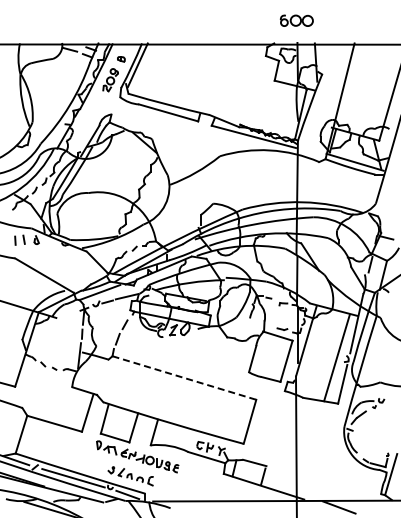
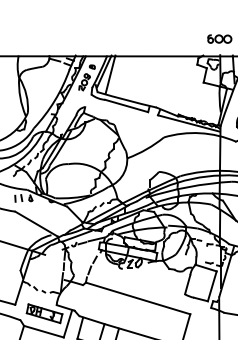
line: (146, 69) -> (110, 74), added
line: (184, 378) -> (138, 298), dashed -> solid
part: (55, 398) -> (44, 313), added

